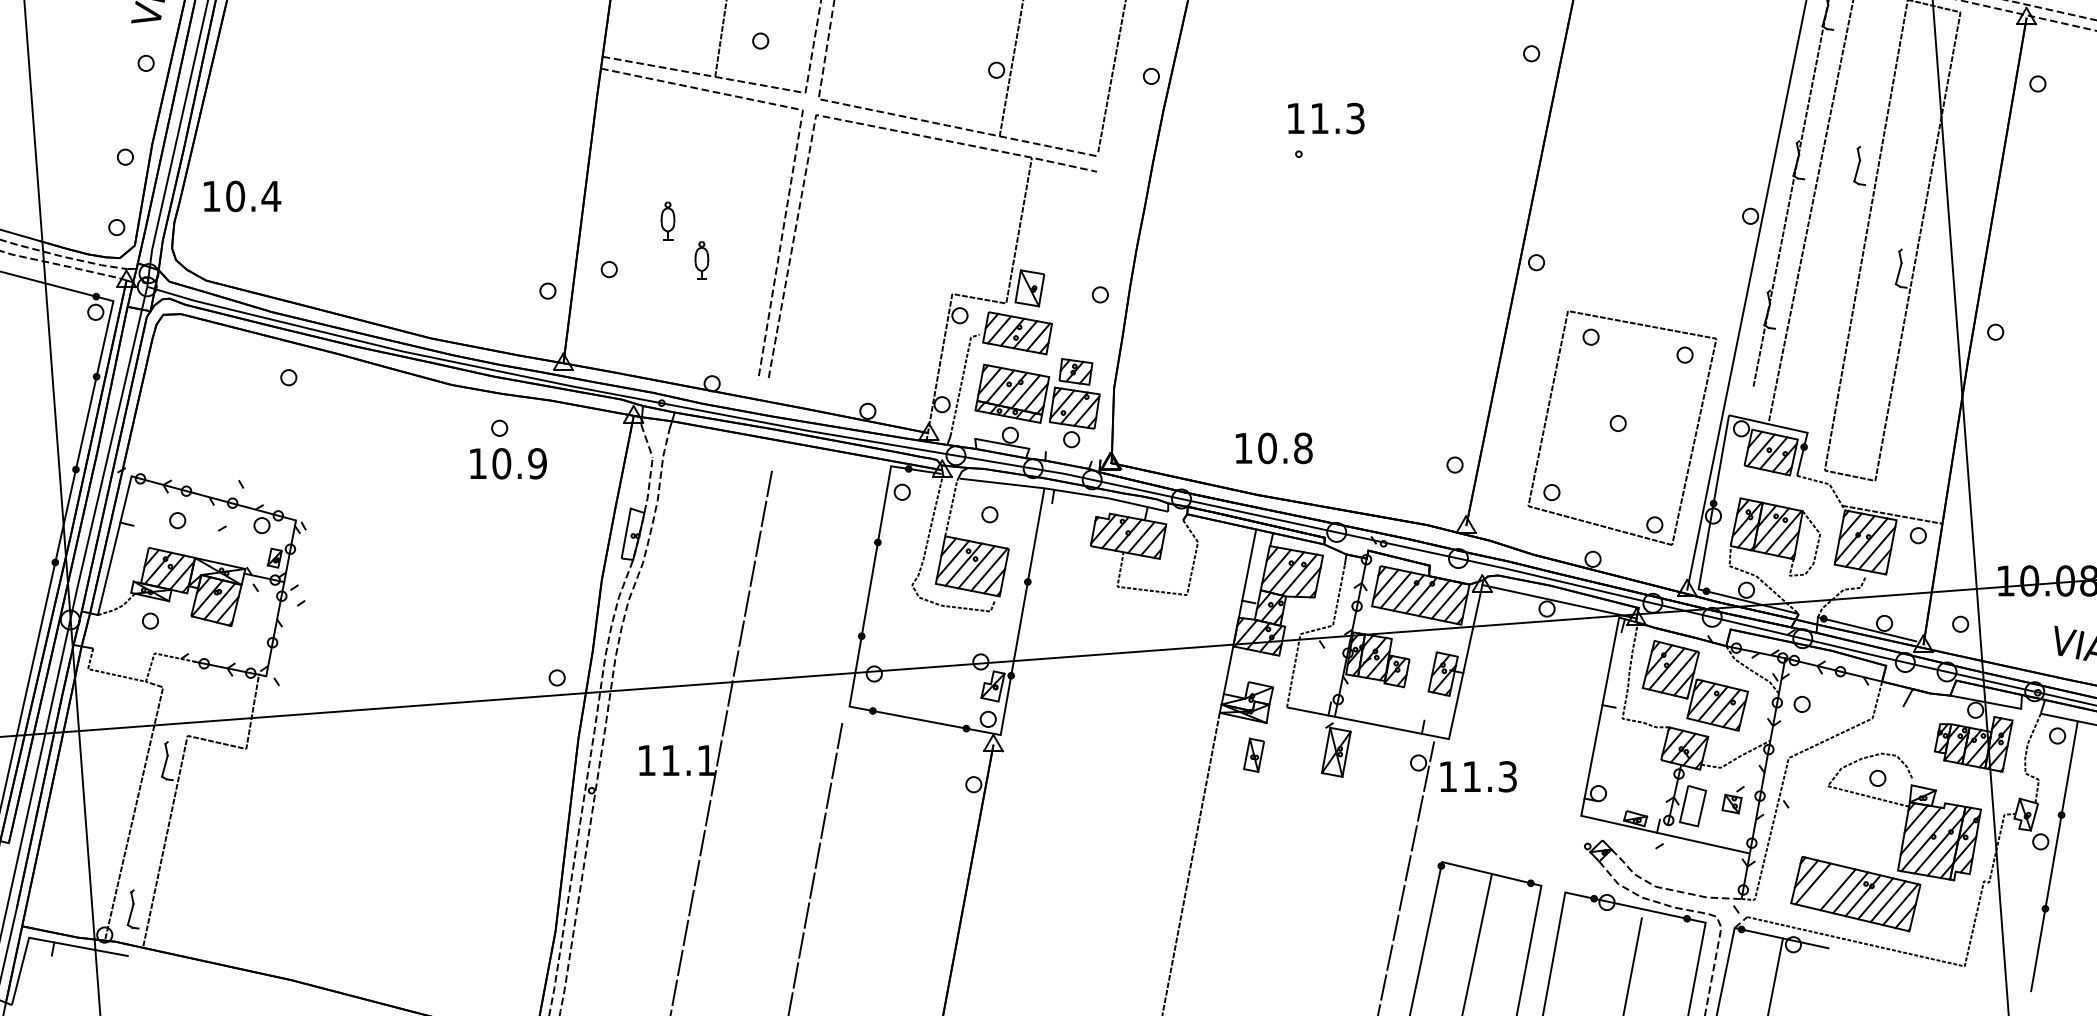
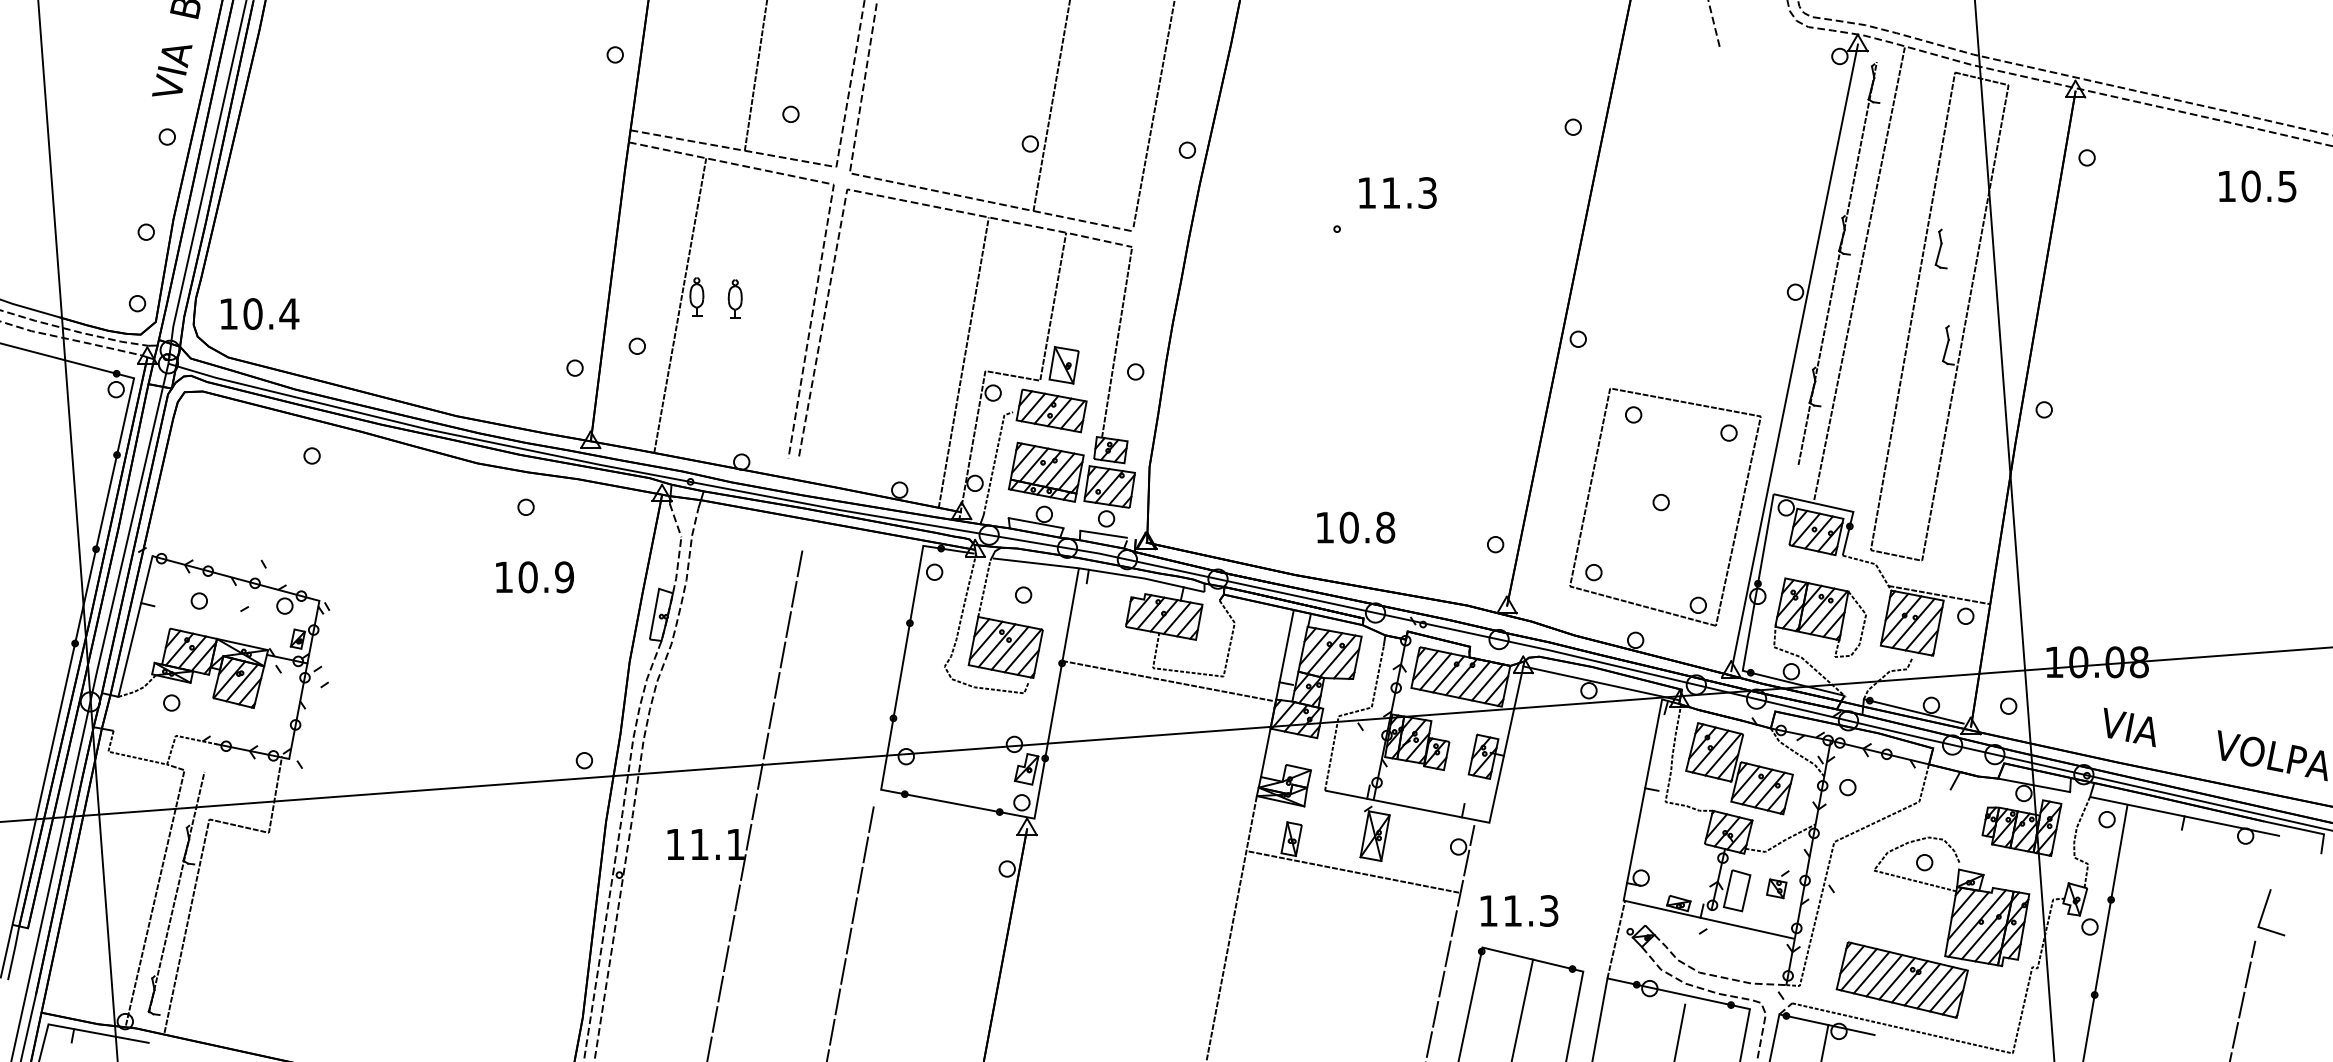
text: (1325, 118) -> (1397, 192), moved
part: (1858, 165) -> (1940, 248), moved
text: (242, 195) -> (260, 313), moved
line: (651, 229) -> (680, 305), added
part: (701, 259) -> (734, 298), moved
line: (1082, 265) -> (1117, 342), added
line: (930, 285) -> (963, 362), added
text: (1274, 448) -> (1356, 527), moved
line: (1068, 454) -> (1103, 533), added
text: (507, 463) -> (534, 577), moved
line: (1132, 598) -> (1168, 680), added
text: (1478, 776) -> (1519, 910), moved
line: (1316, 787) -> (1354, 871), added
line: (155, 807) -> (176, 892), added
line: (1574, 854) -> (1616, 939), added
line: (1825, 886) -> (1871, 972), added

